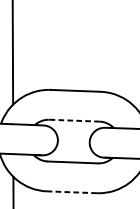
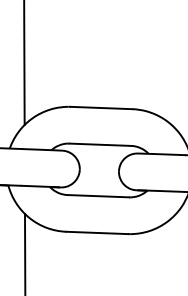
line: (74, 120) -> (100, 144), dashed -> solid
line: (72, 191) -> (97, 232), dashed -> solid

